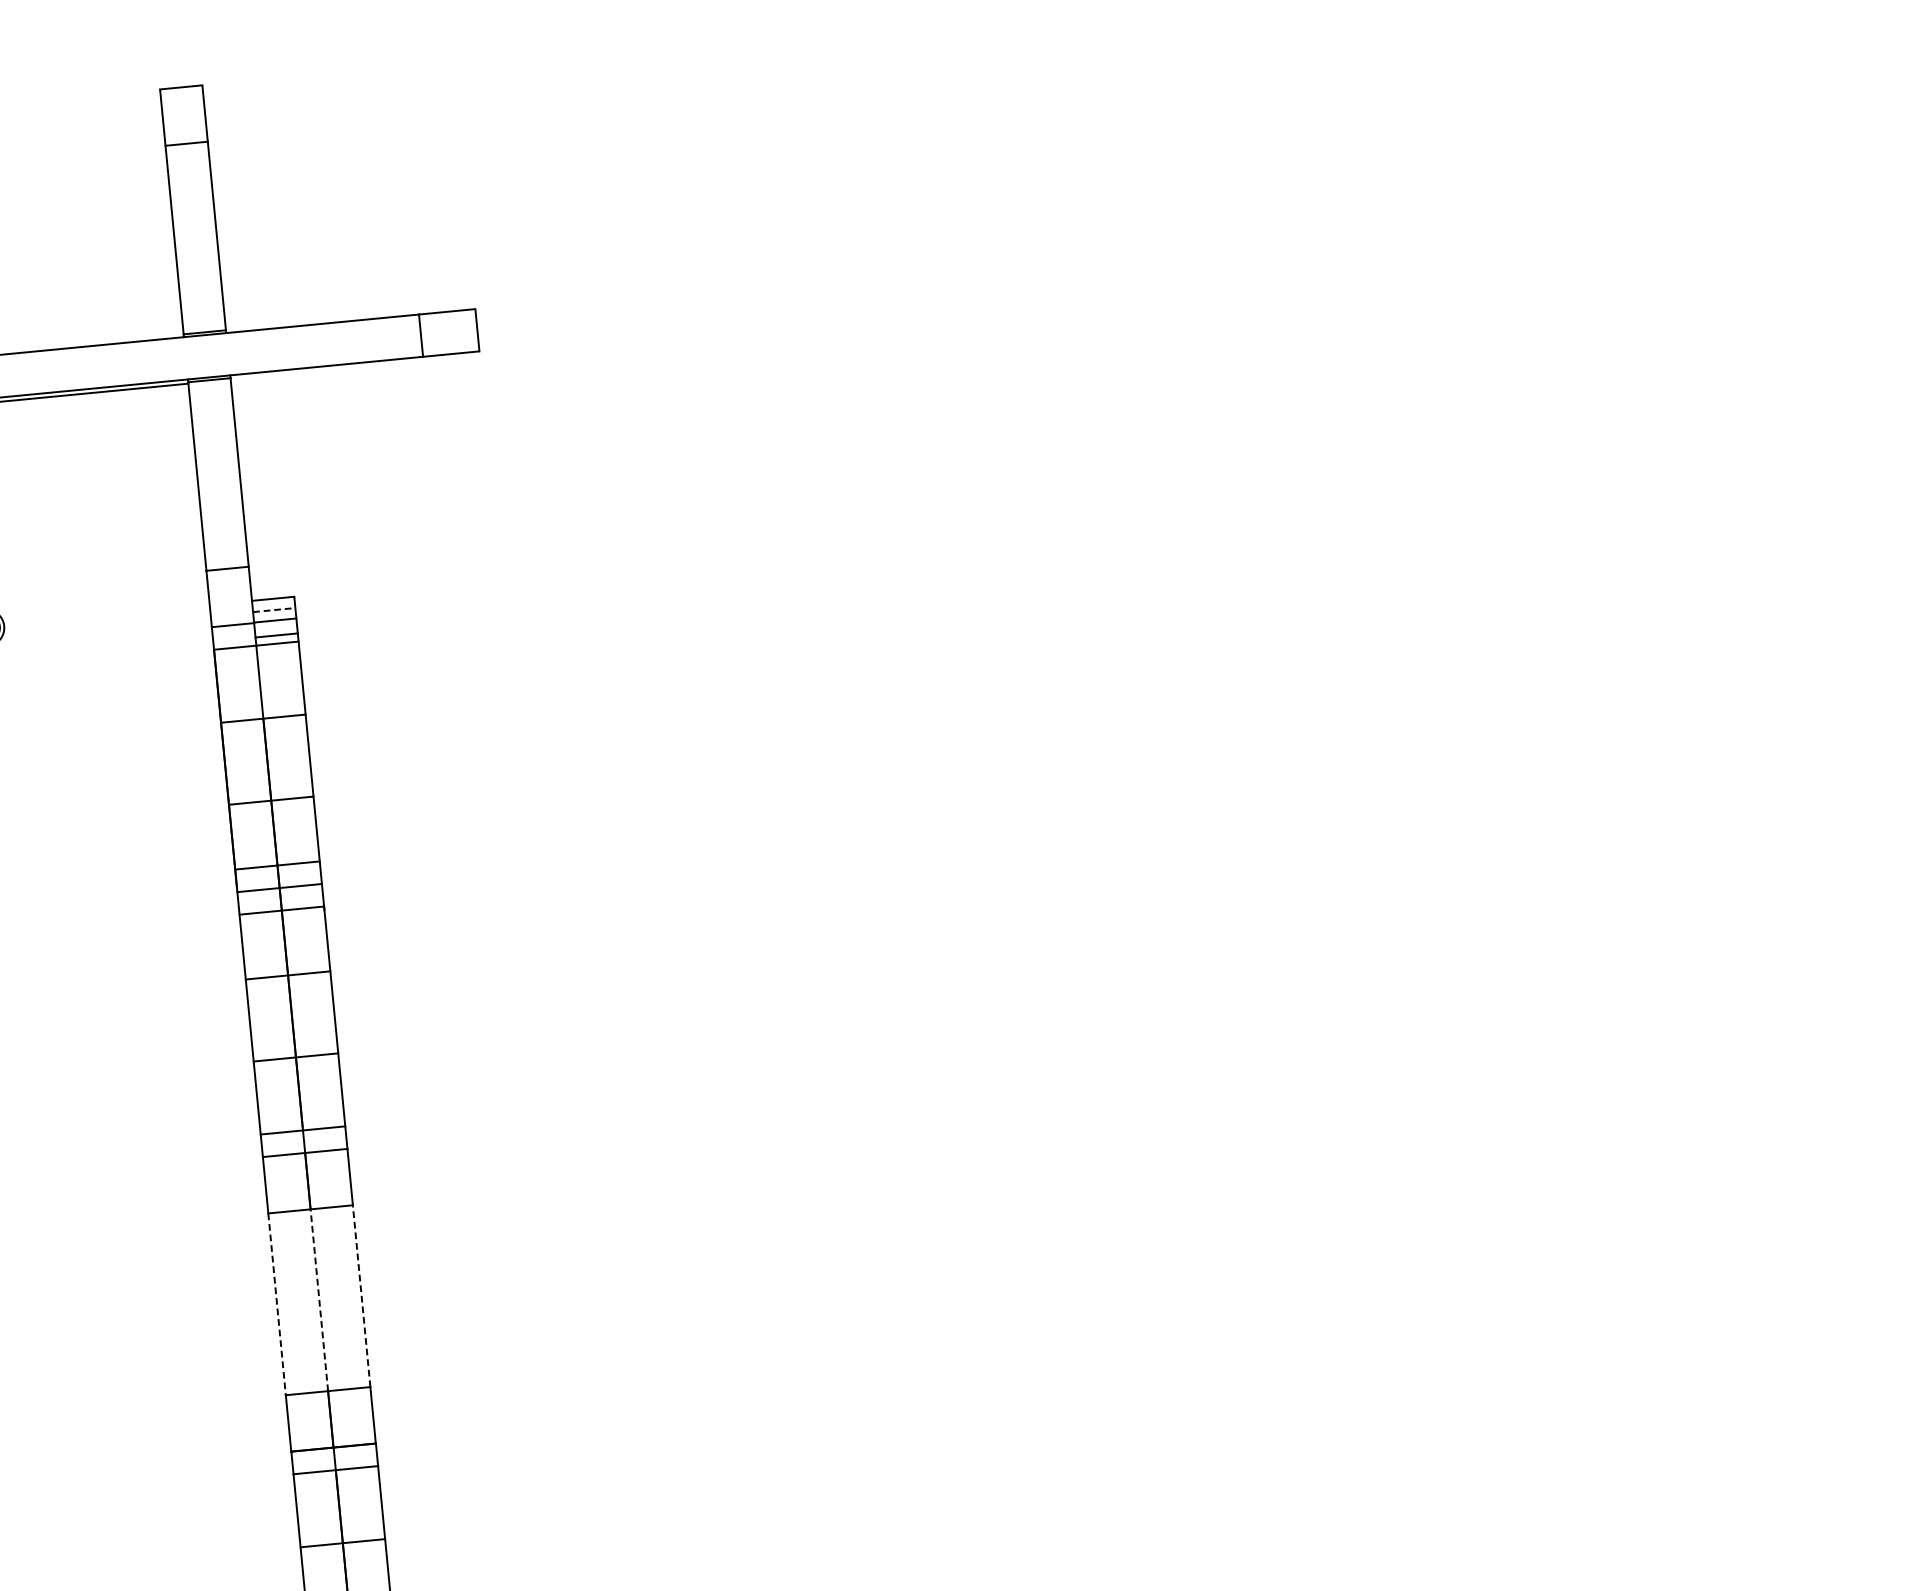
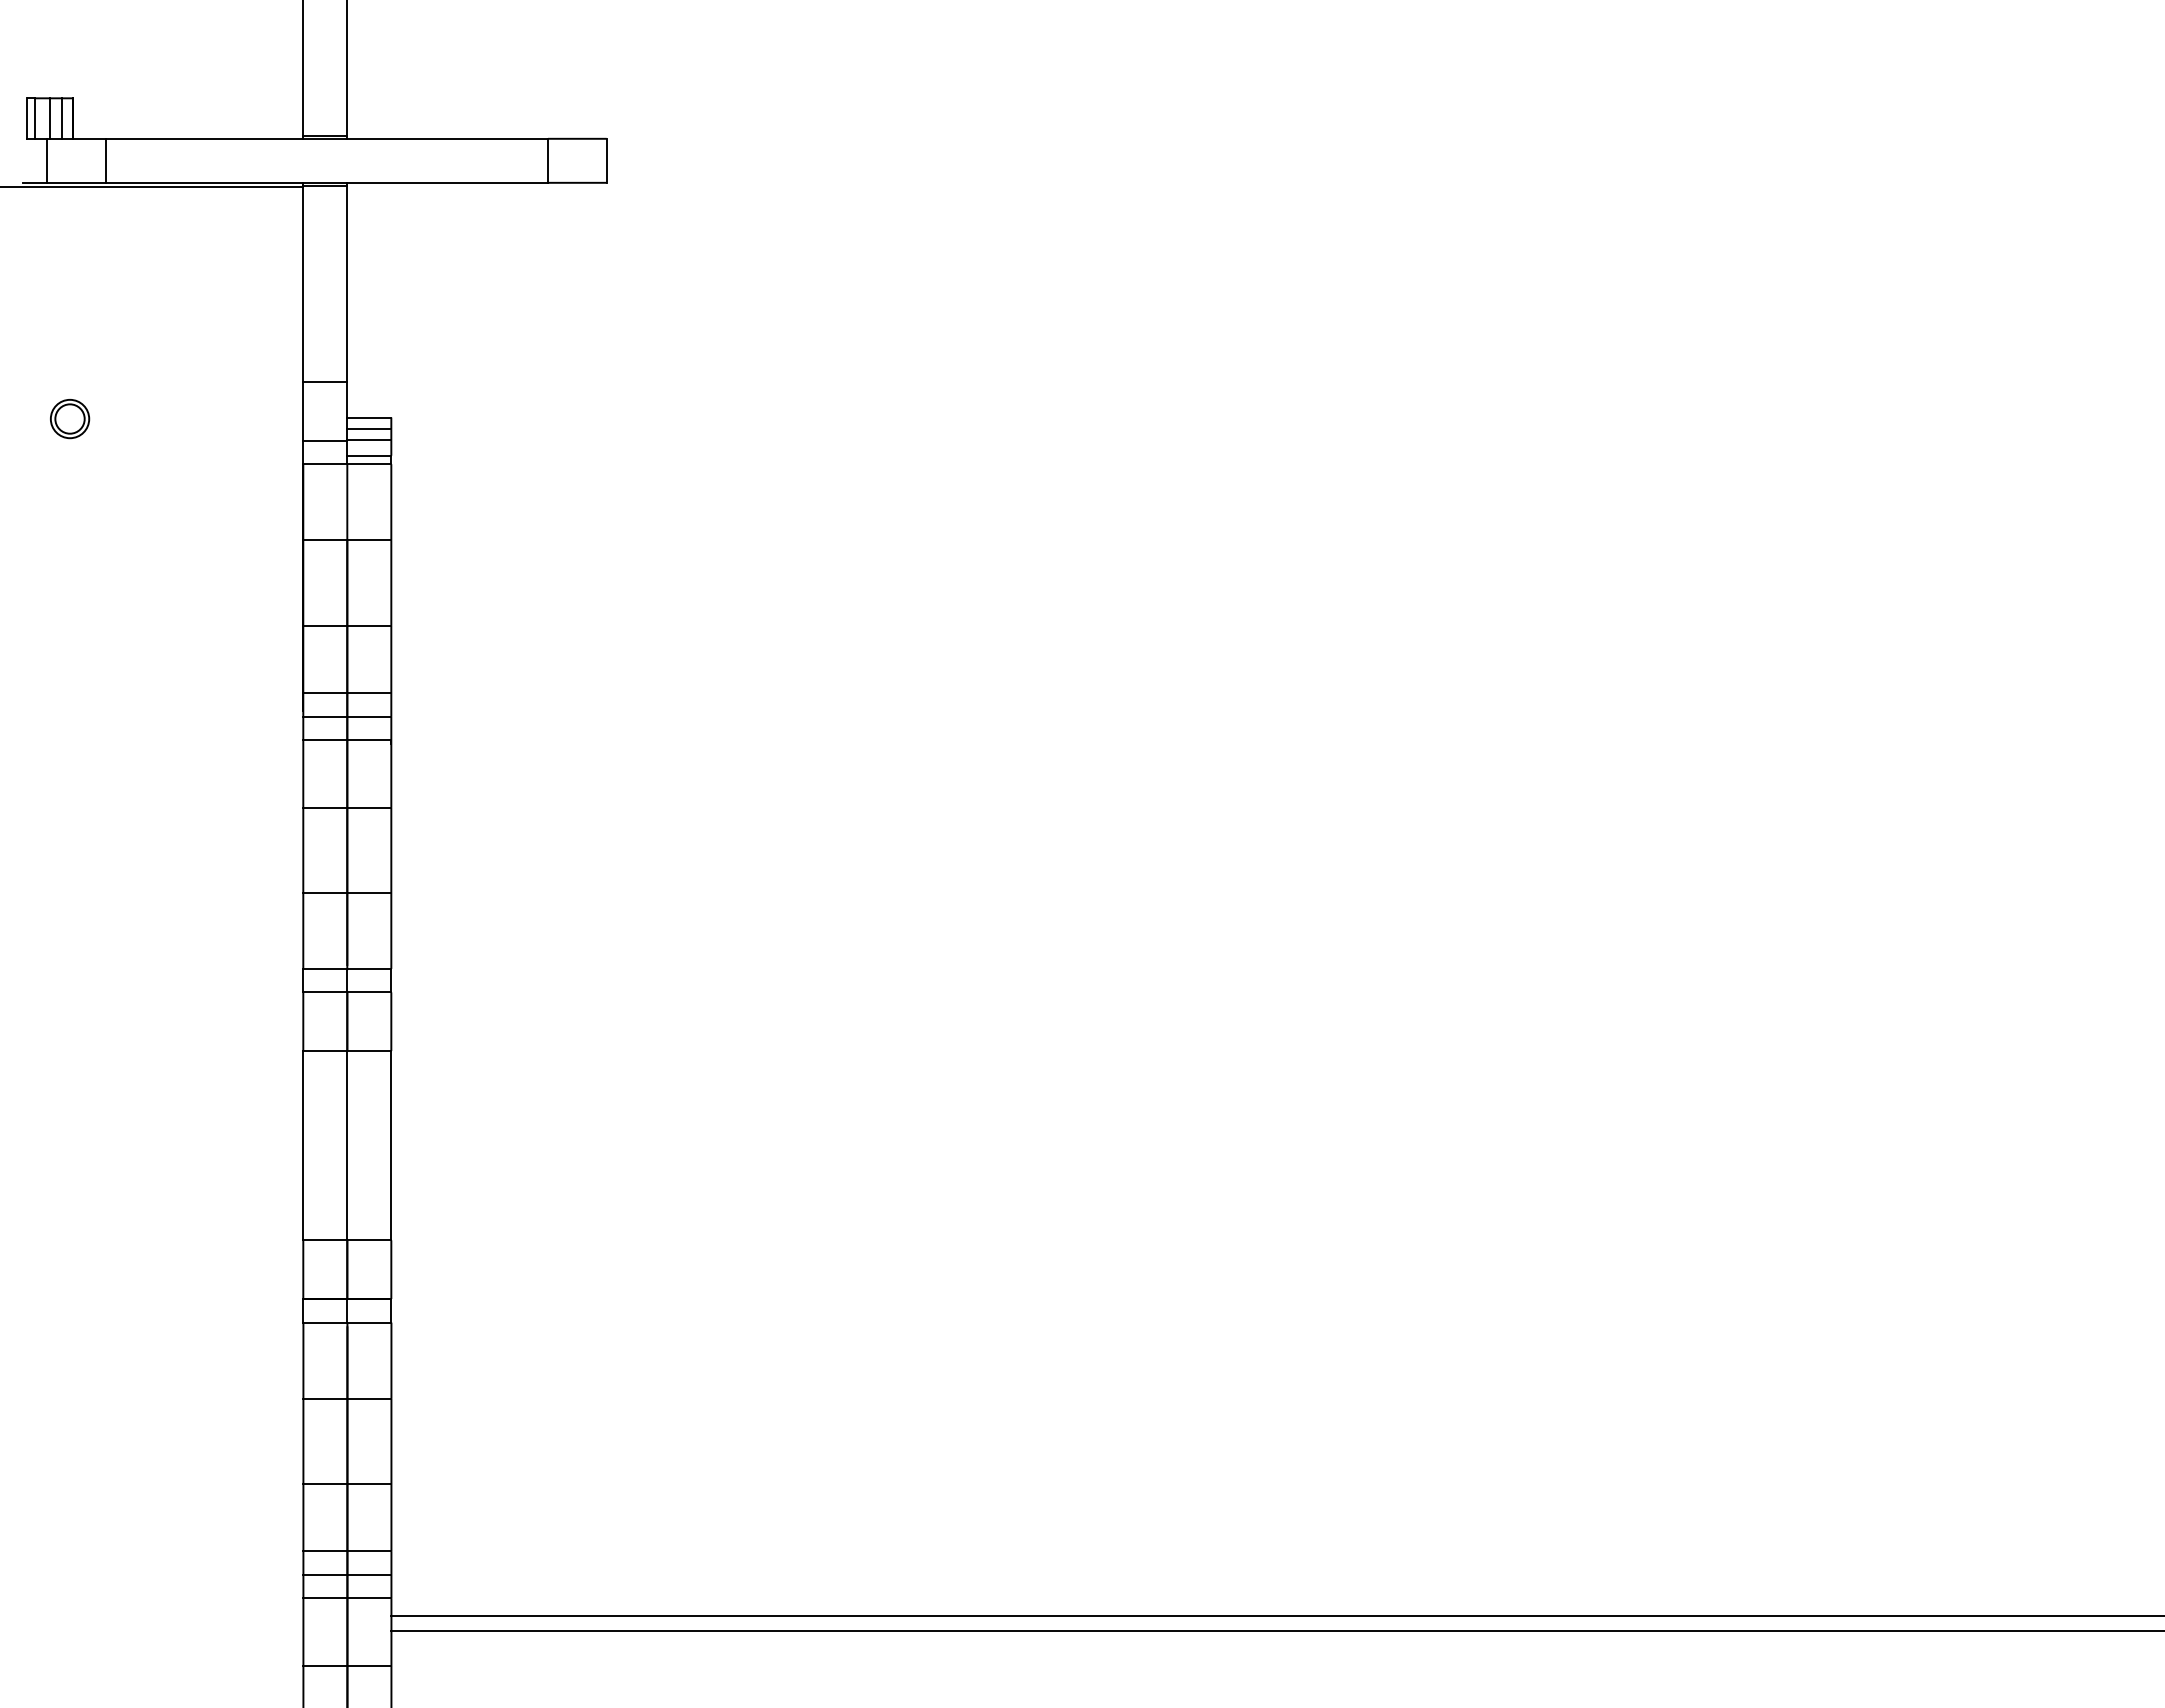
line: (274, 610) -> (369, 429), dashed -> solid
line: (361, 1295) -> (391, 1145), dashed -> solid
line: (319, 1300) -> (347, 1145), dashed -> solid
line: (277, 1304) -> (303, 1145), dashed -> solid

